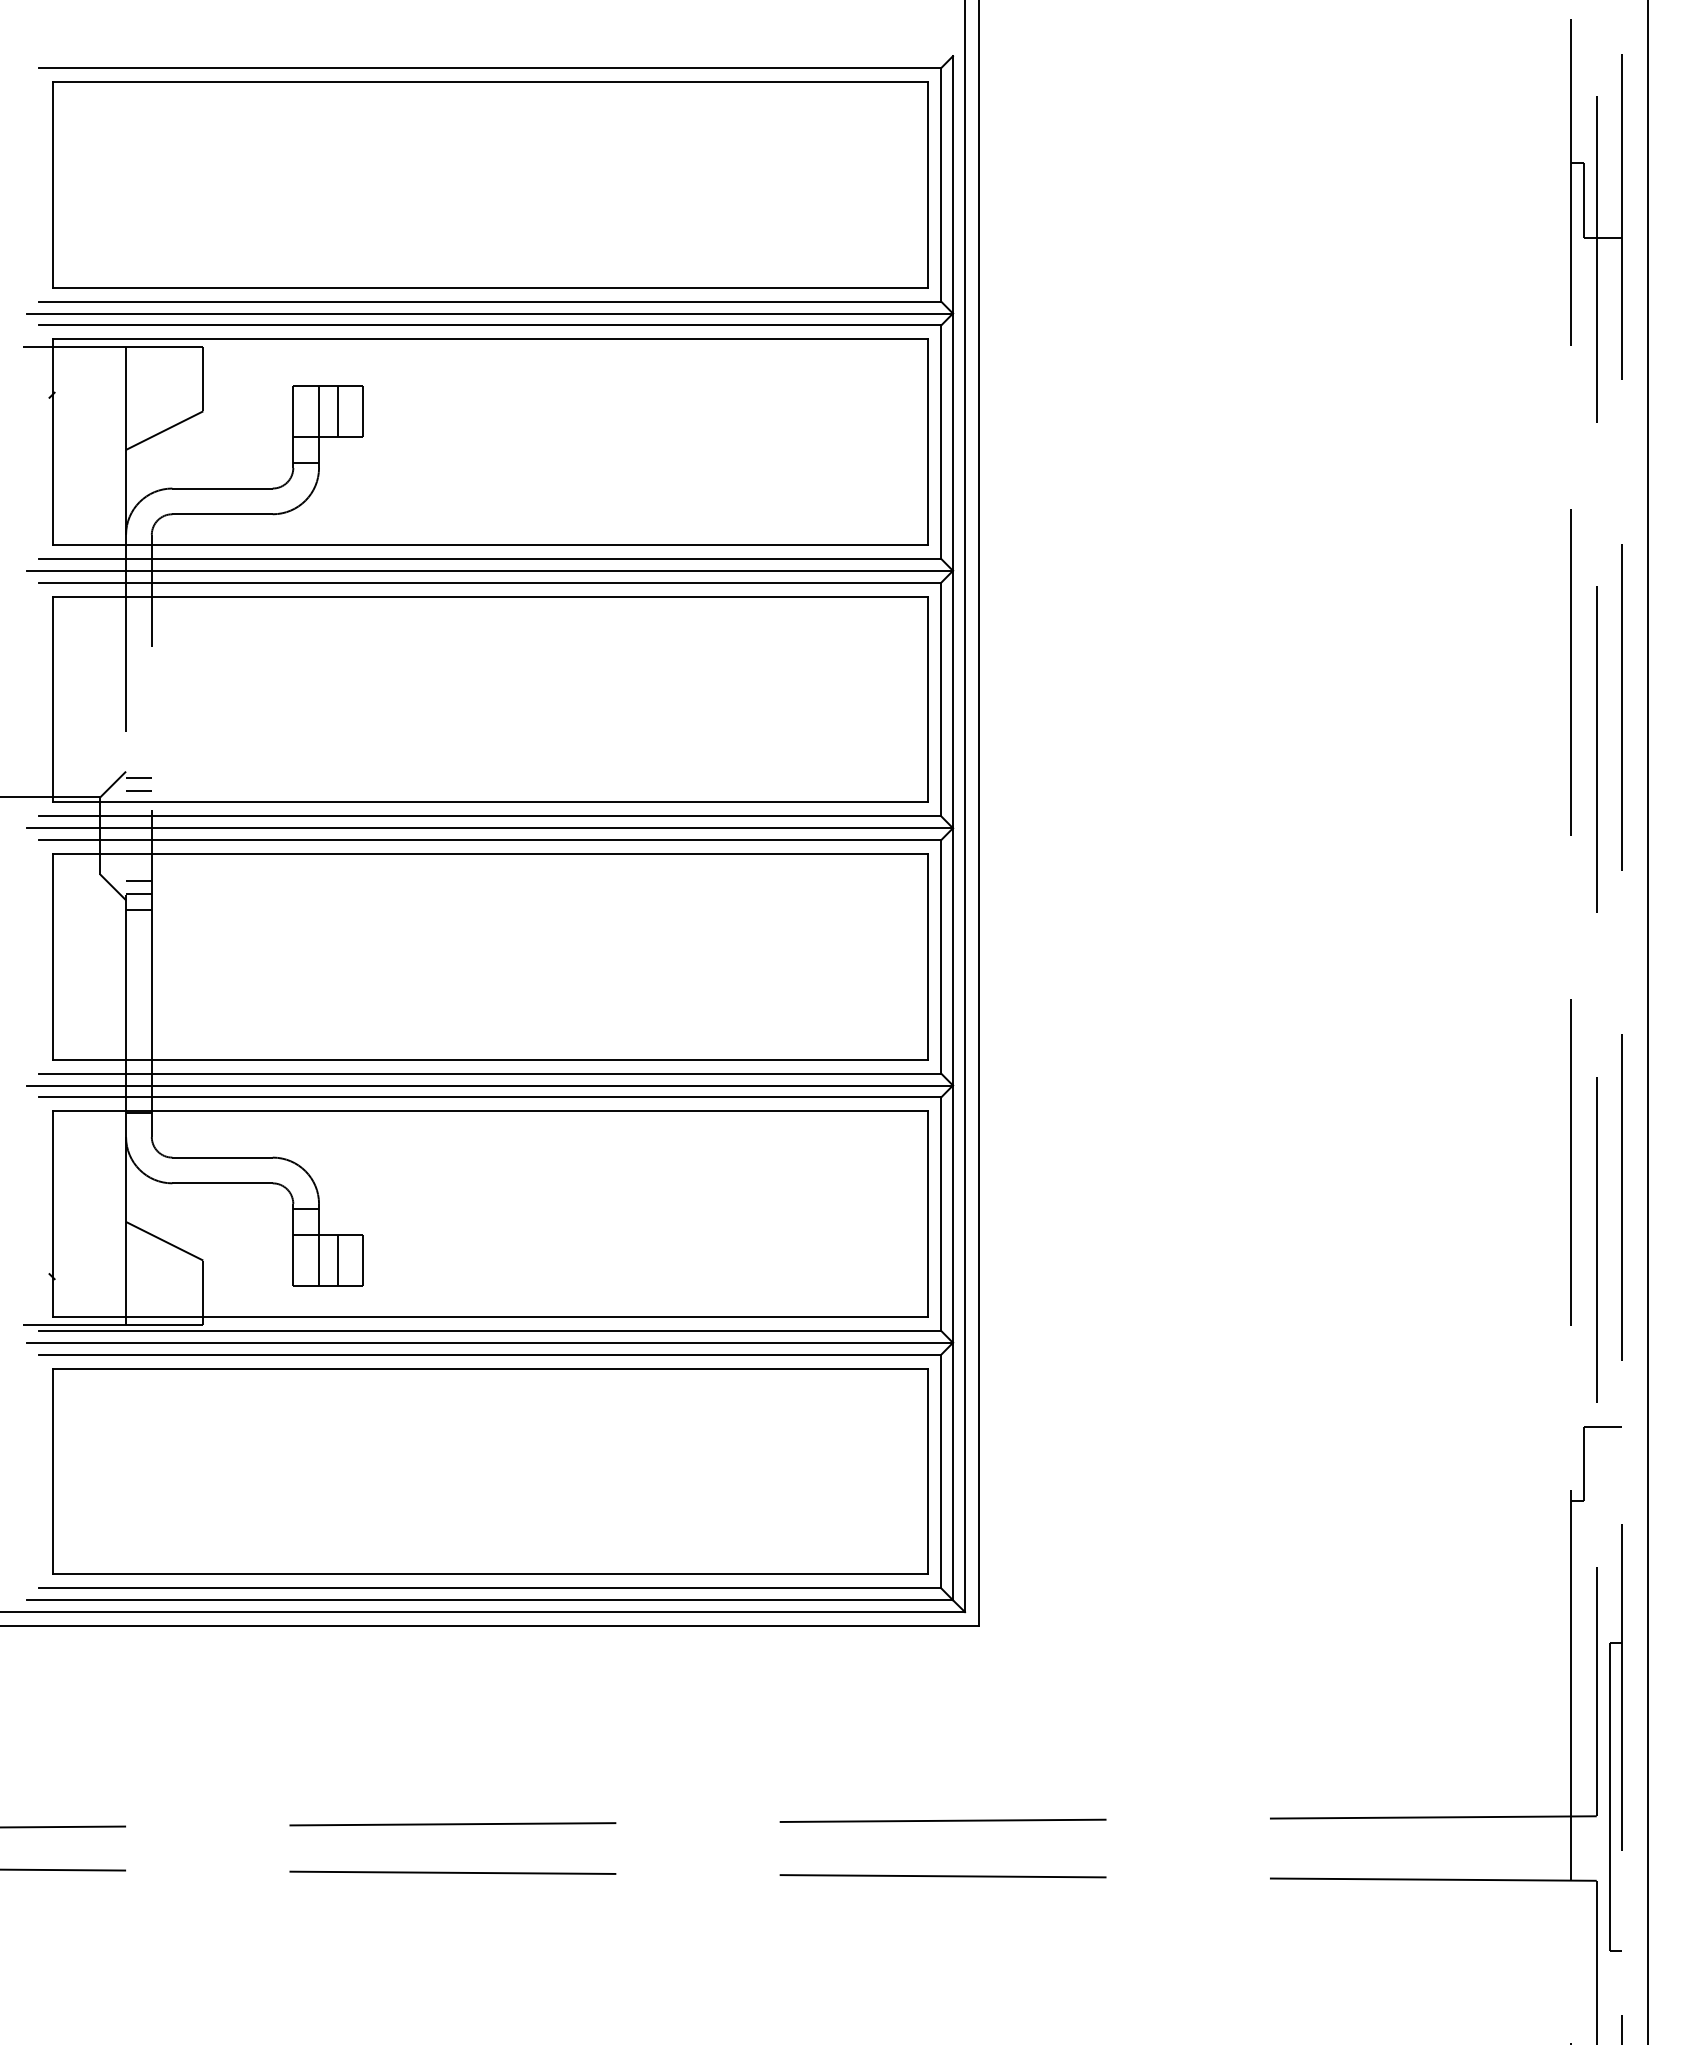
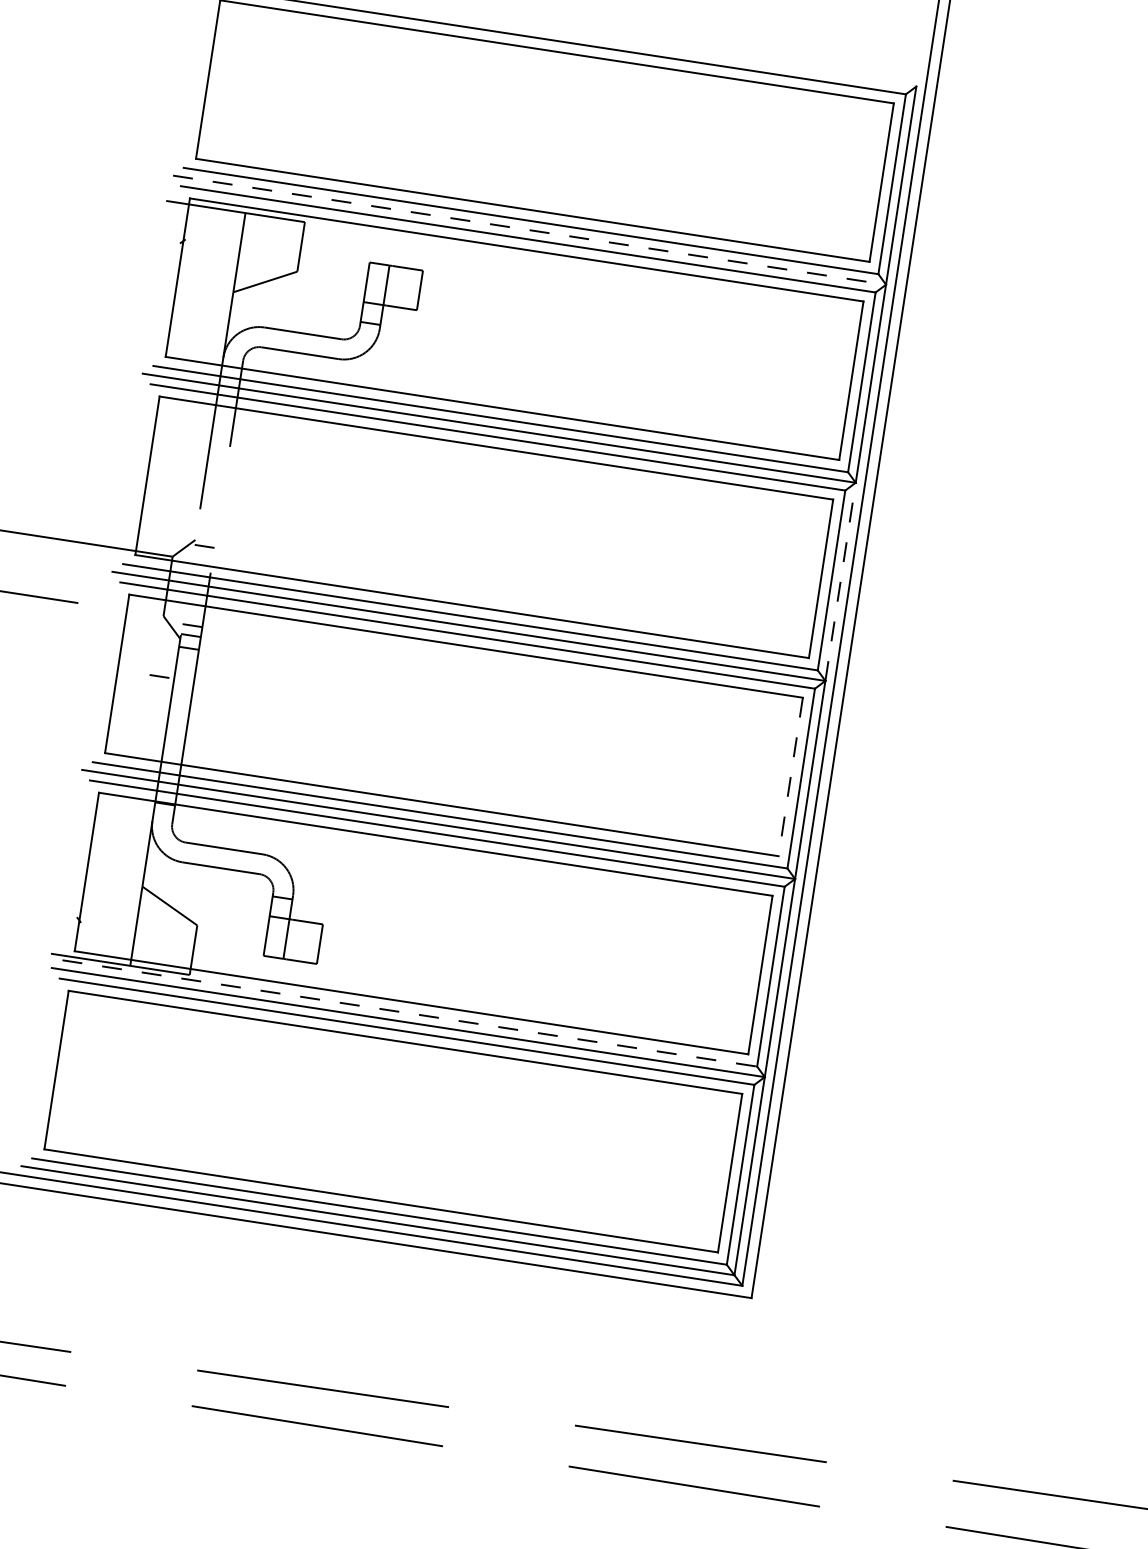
line: (490, 313) -> (530, 230), solid -> dashed
line: (338, 411) -> (401, 287), removed
line: (953, 699) -> (840, 581), solid -> dashed
line: (138, 790) -> (159, 676), moved
line: (927, 956) -> (790, 776), solid -> dashed
line: (338, 1260) -> (301, 941), removed
line: (490, 1330) -> (410, 1013), solid -> dashed

